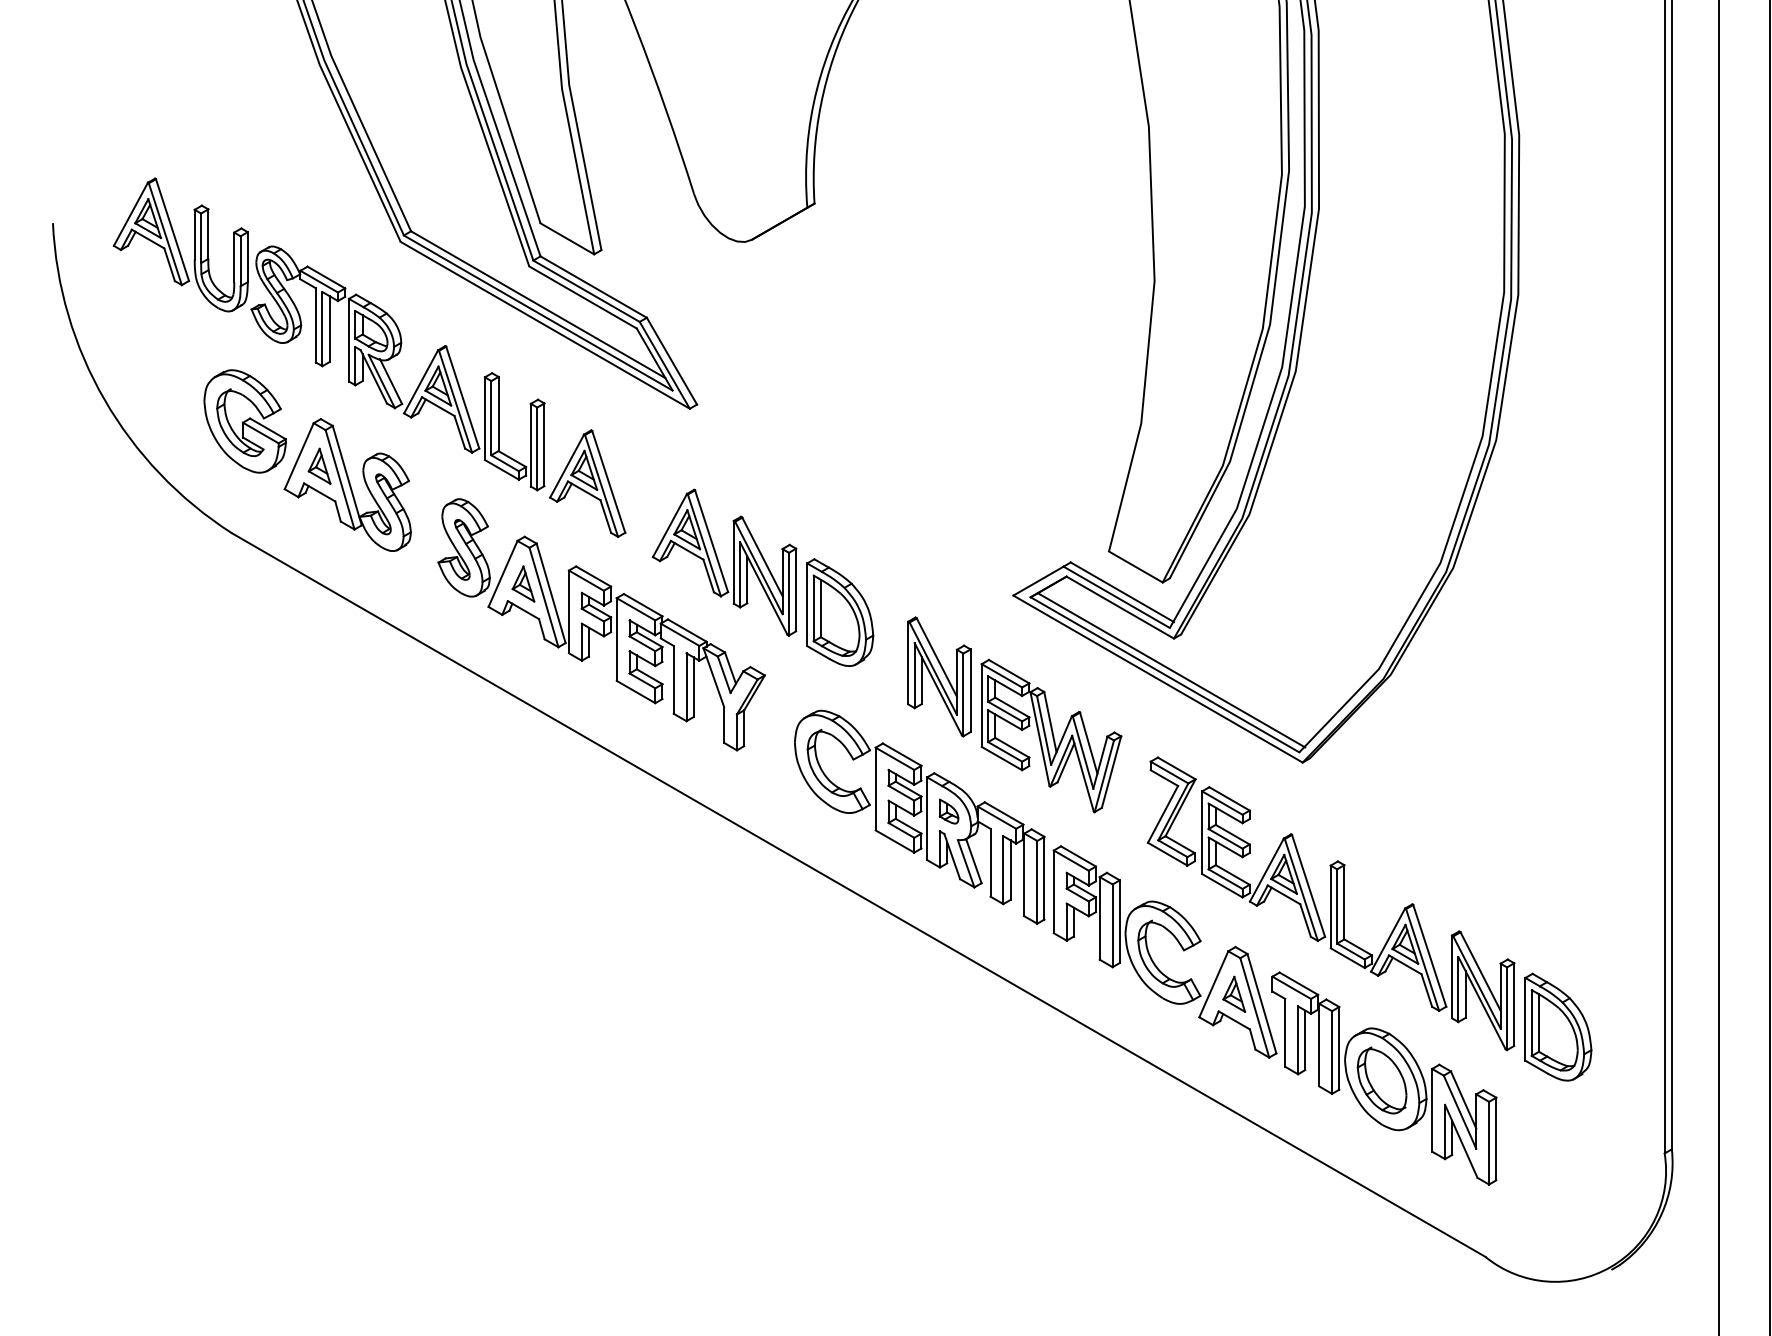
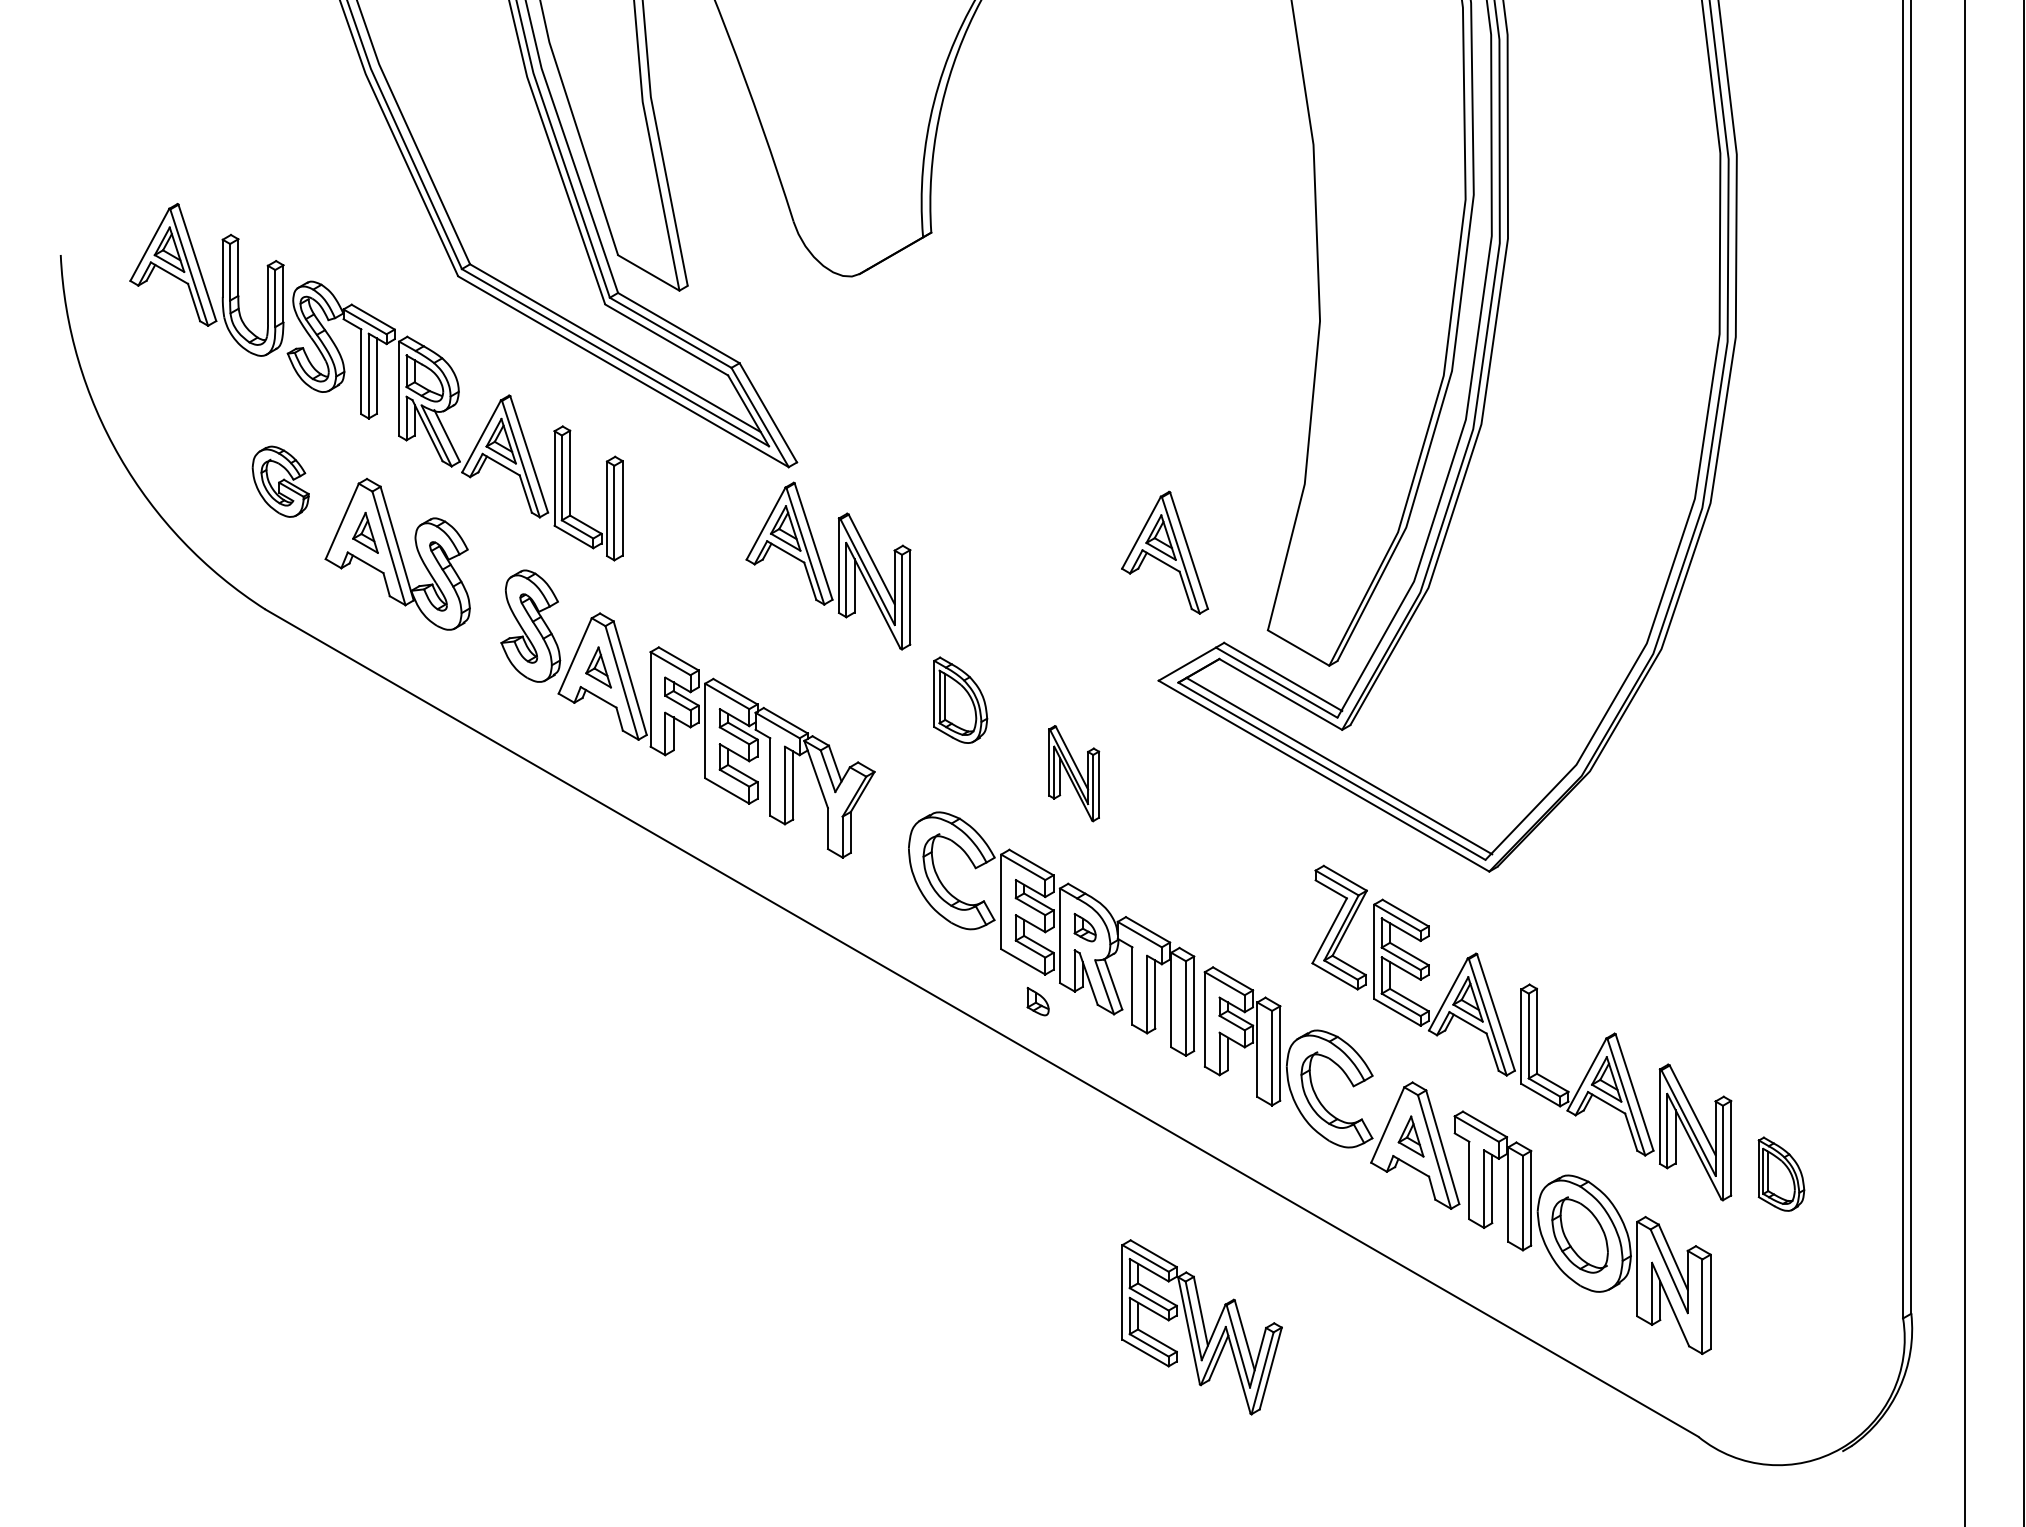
part: (245, 421) -> (280, 481), size x0.6
part: (588, 483) -> (1165, 552), moved
part: (724, 562) -> (828, 565), moved
part: (840, 612) -> (960, 700), size x0.7
part: (938, 676) -> (1073, 773), size x0.7
part: (1050, 736) -> (1201, 1327), moved
part: (907, 876) -> (1037, 1001), added
part: (1558, 1027) -> (1781, 1174), size x0.6

